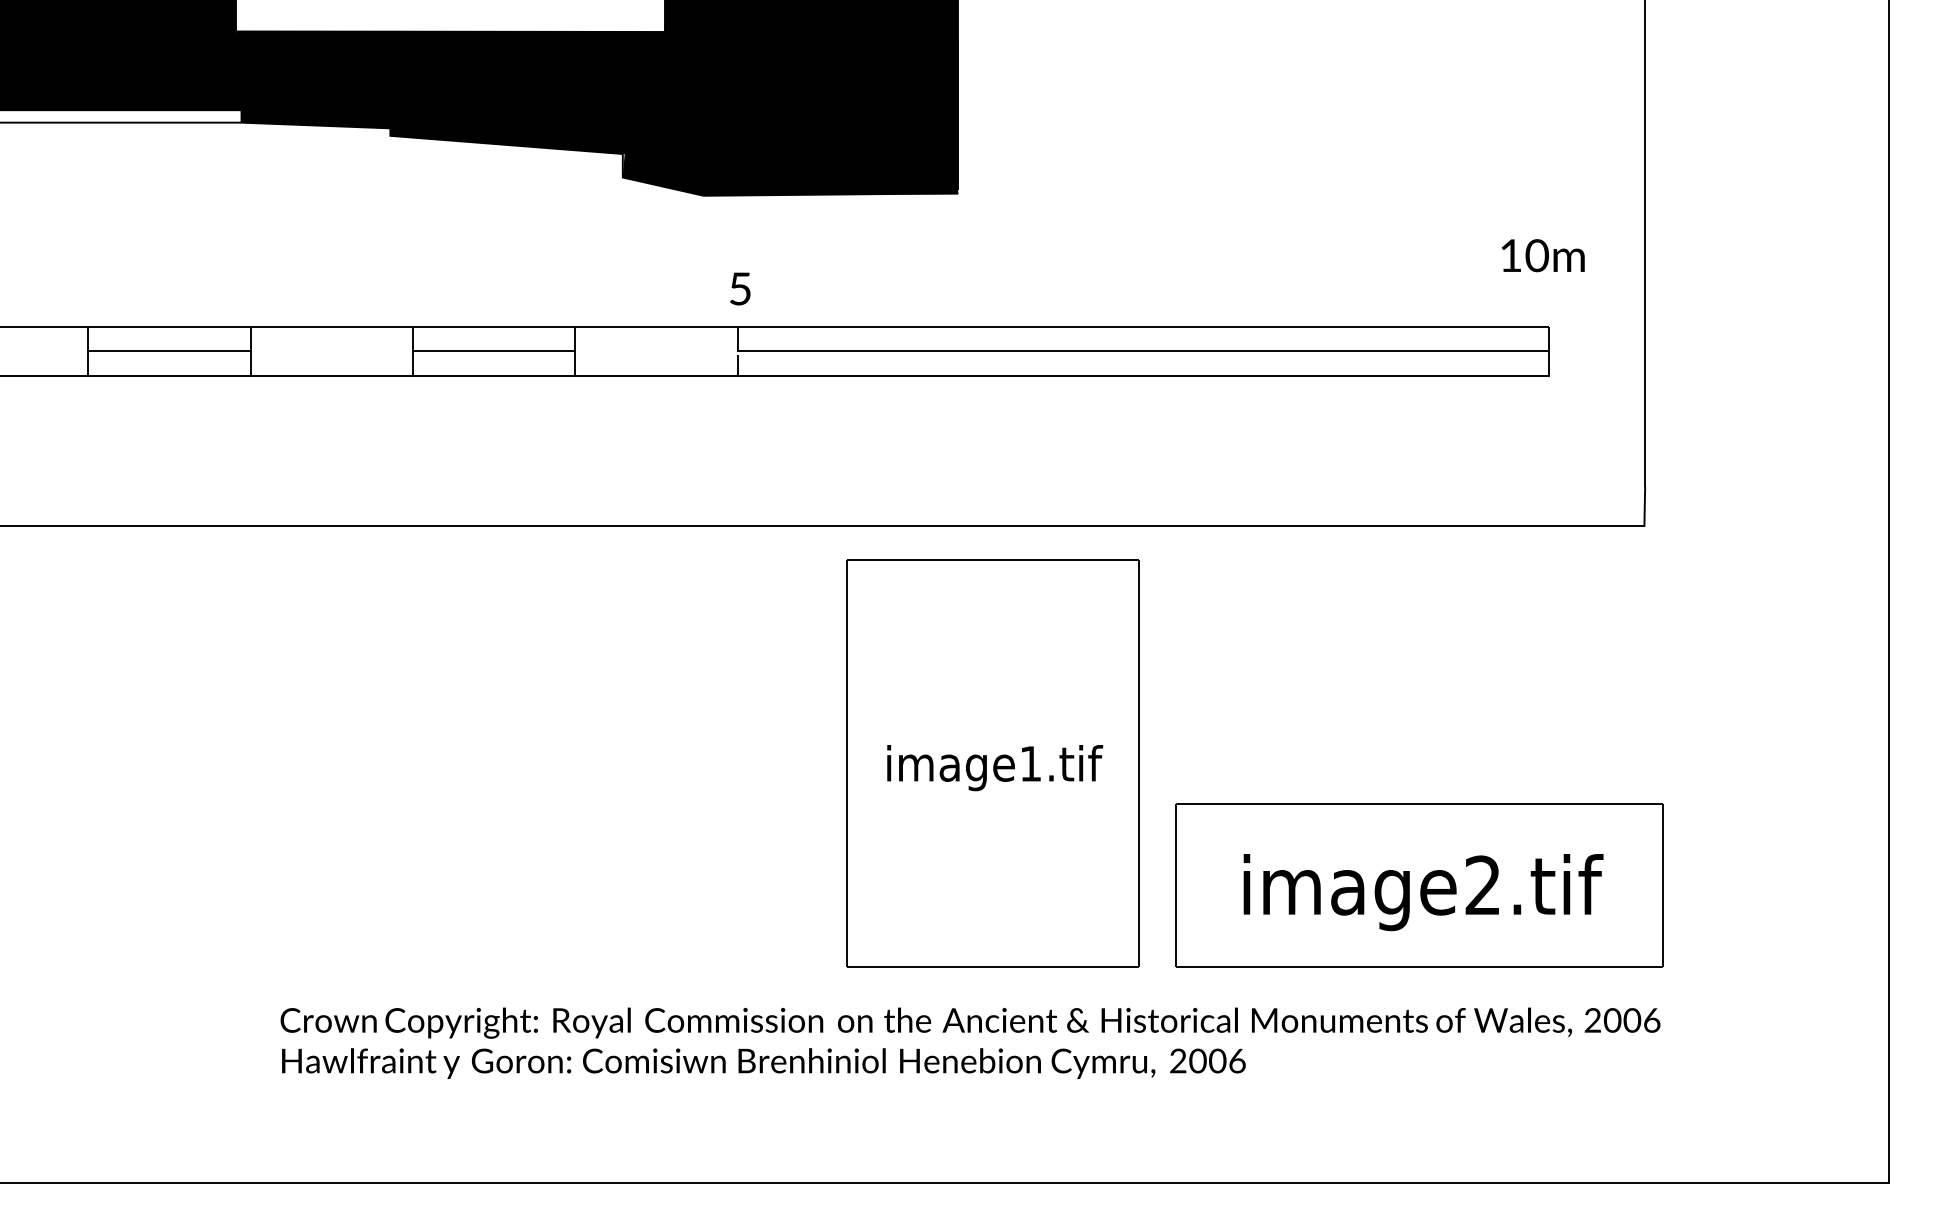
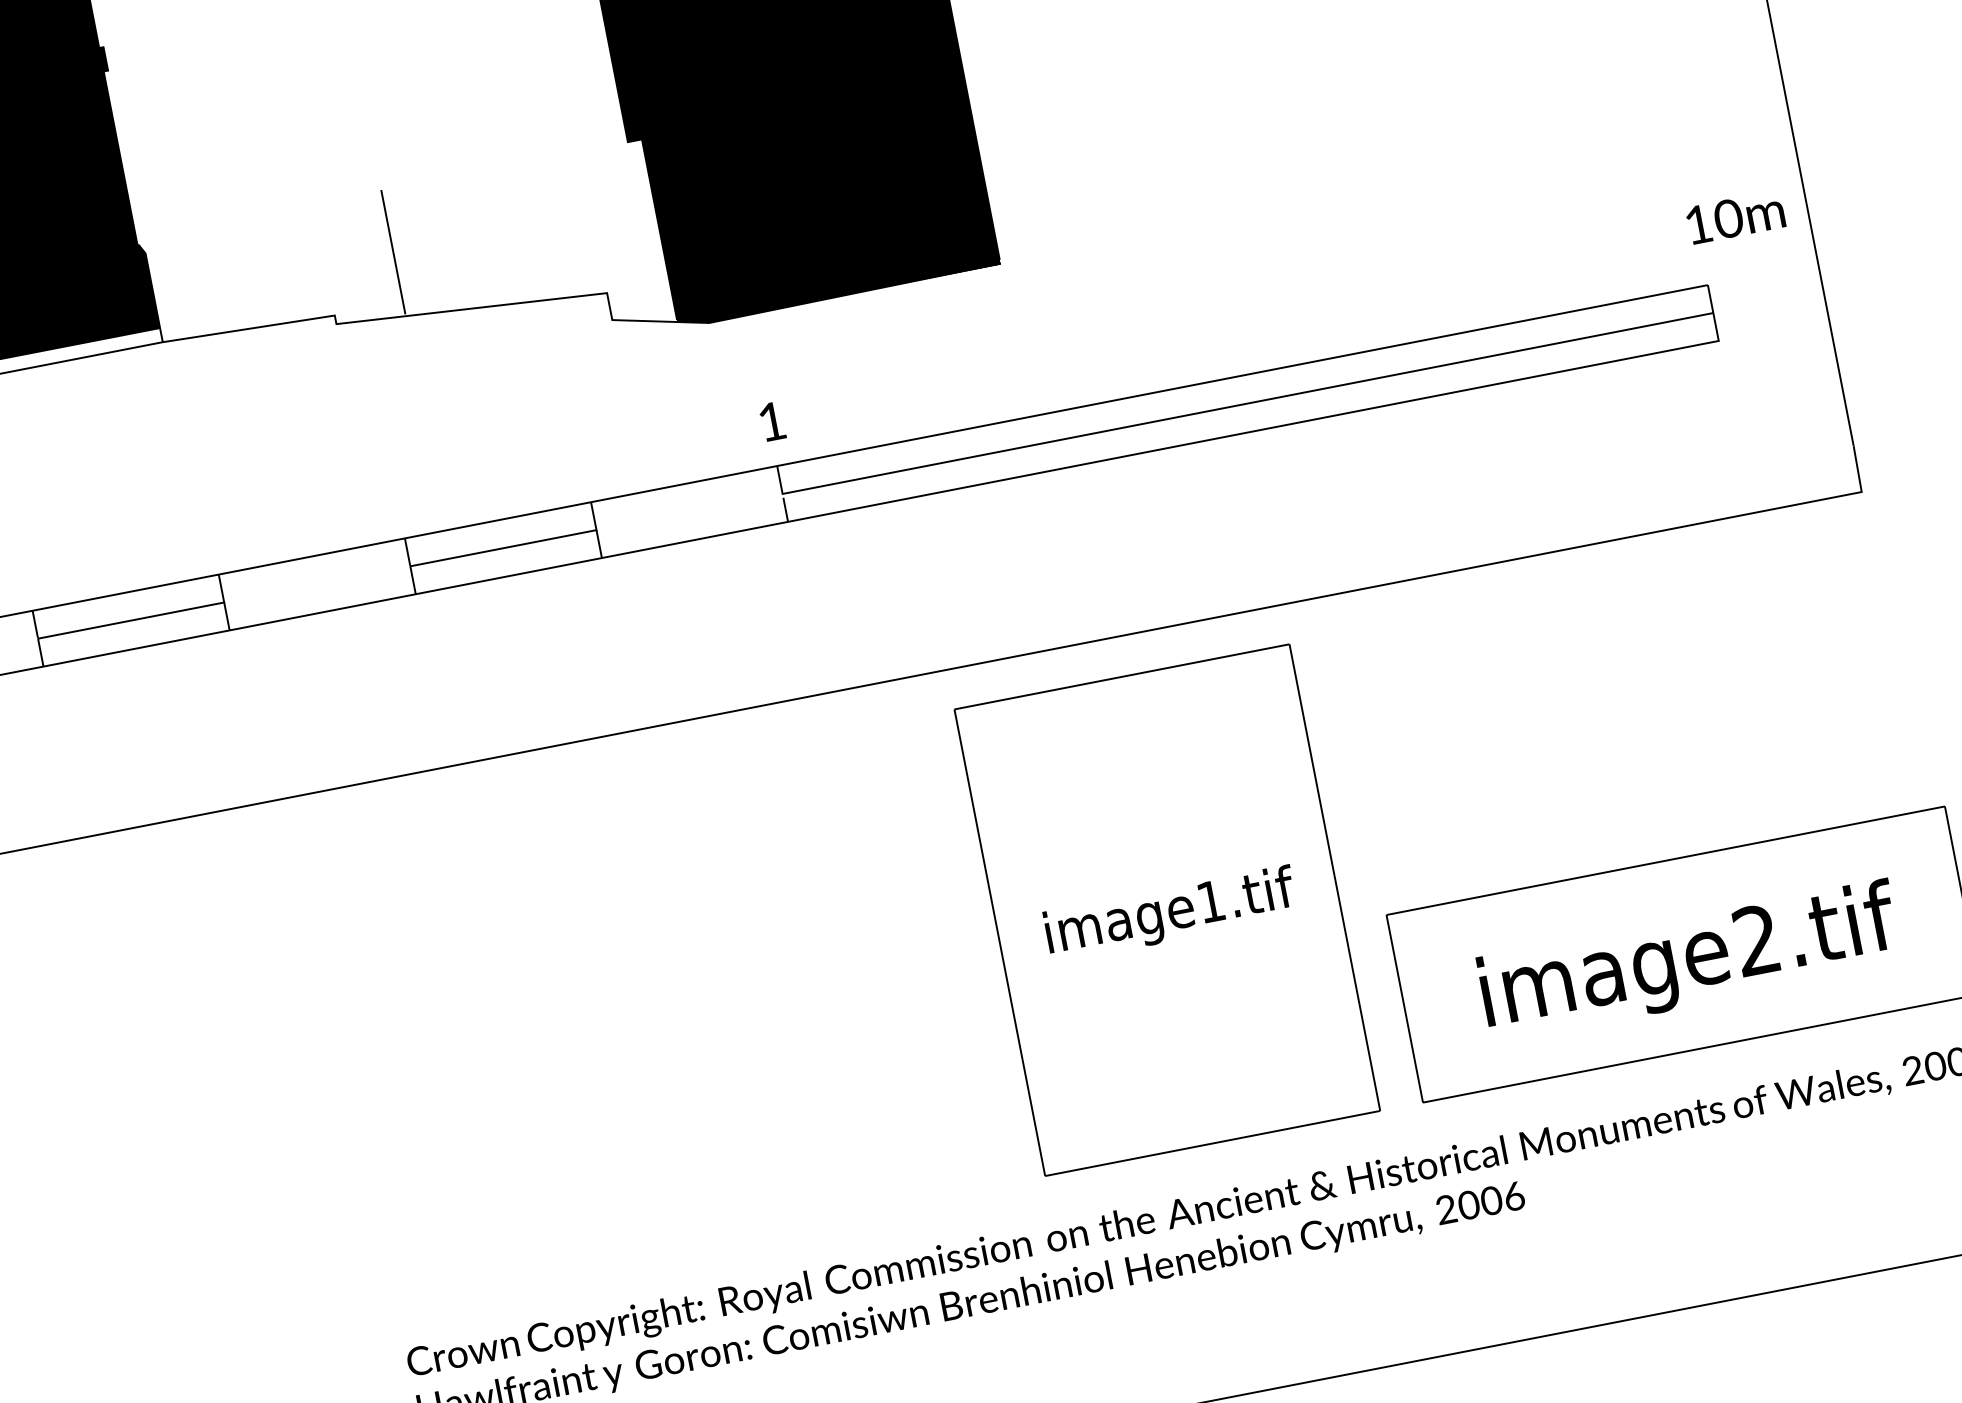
fill: (456, 109) -> (406, 279), removed
text: (1542, 255) -> (1734, 217), moved
text: (740, 288) -> (772, 421), 5 -> 1

